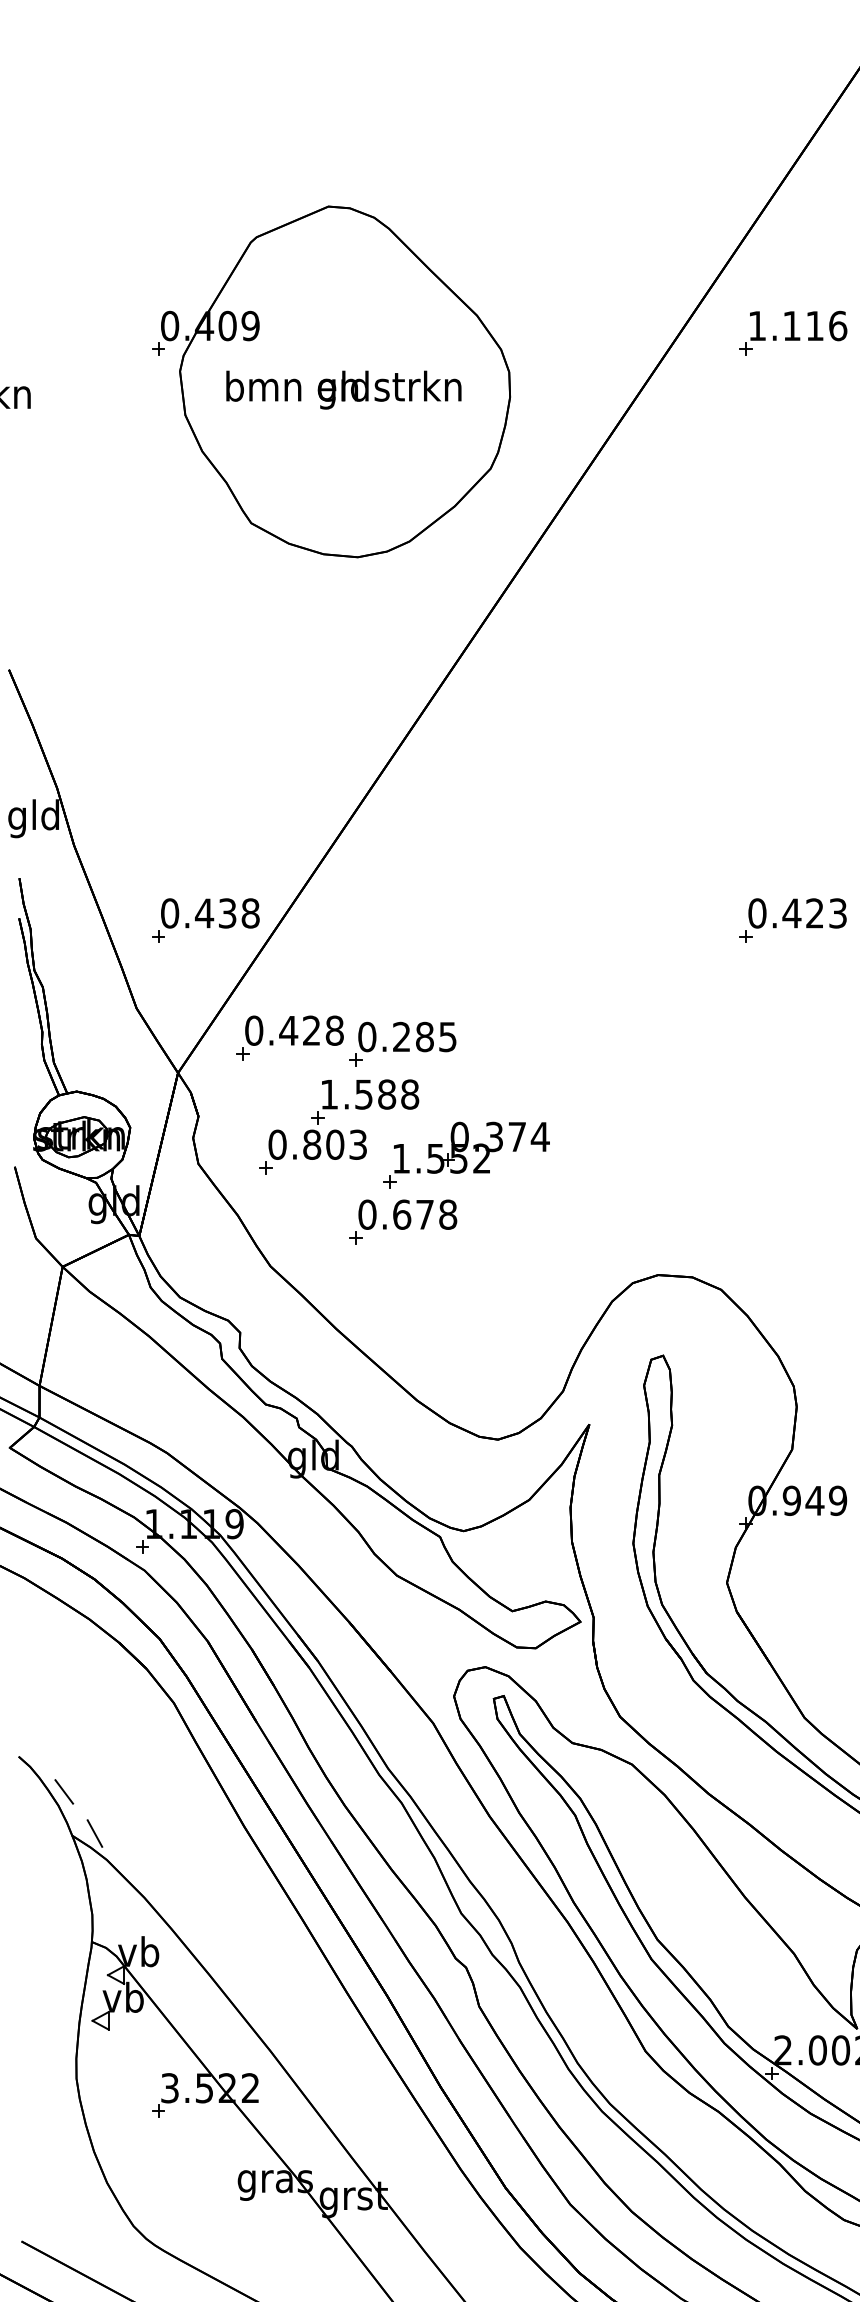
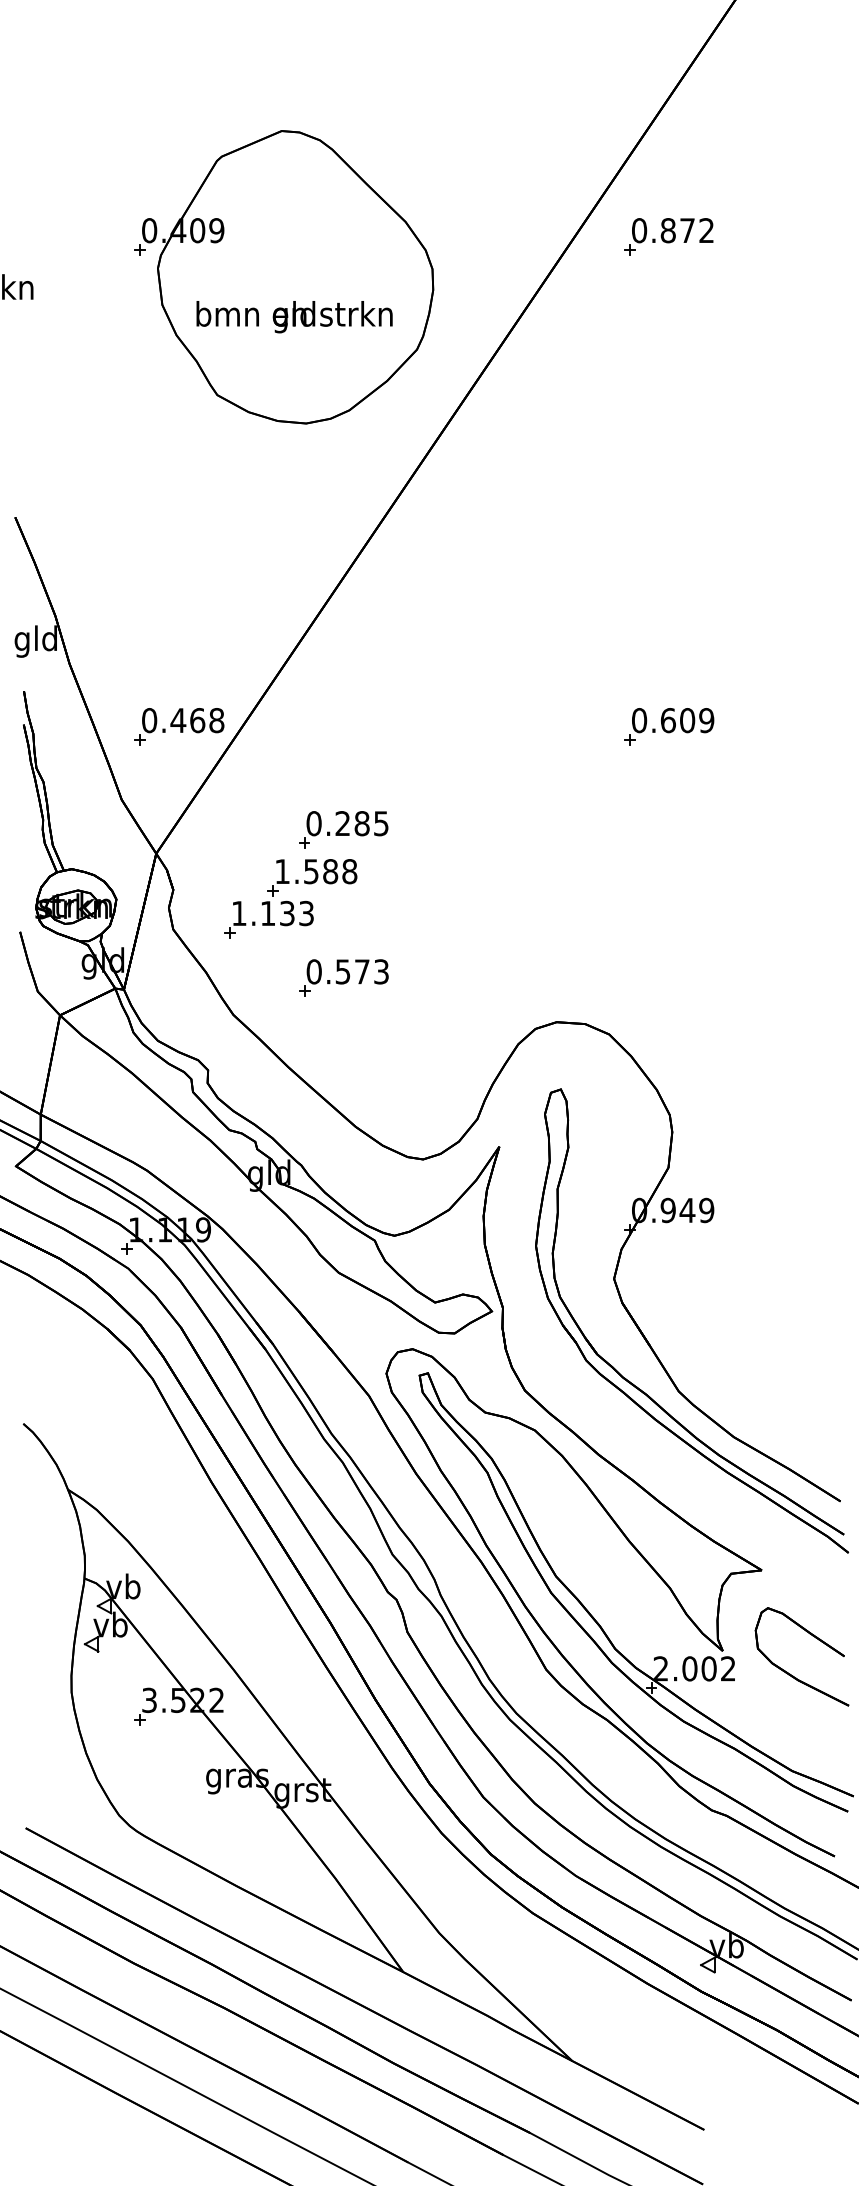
text: (798, 325) -> (673, 230), 1.116 -> 0.872
text: (343, 390) -> (294, 317), moved
text: (227, 913) -> (197, 720), 0.438 -> 0.468
text: (814, 913) -> (687, 720), 0.423 -> 0.609
part: (289, 1038) -> (249, 824), removed
text: (305, 1144) -> (262, 913), 0.803 -> 1.133
part: (466, 1154) -> (396, 921), removed
text: (425, 1214) -> (362, 971), 0.678 -> 0.573
line: (64, 1792) -> (61, 1453), removed
line: (94, 1832) -> (86, 1487), removed

